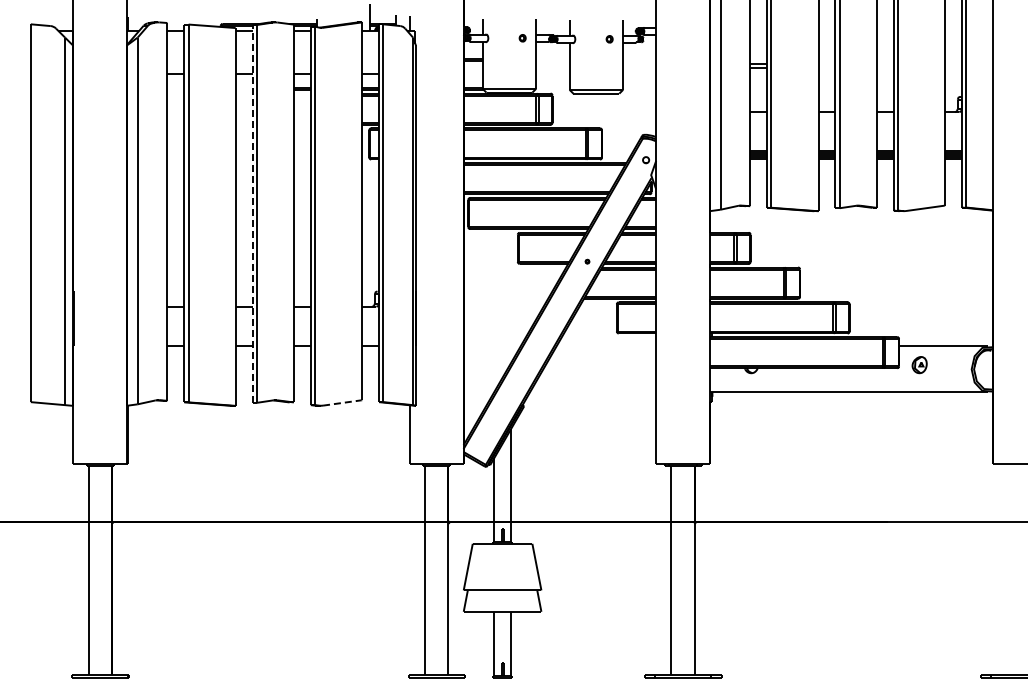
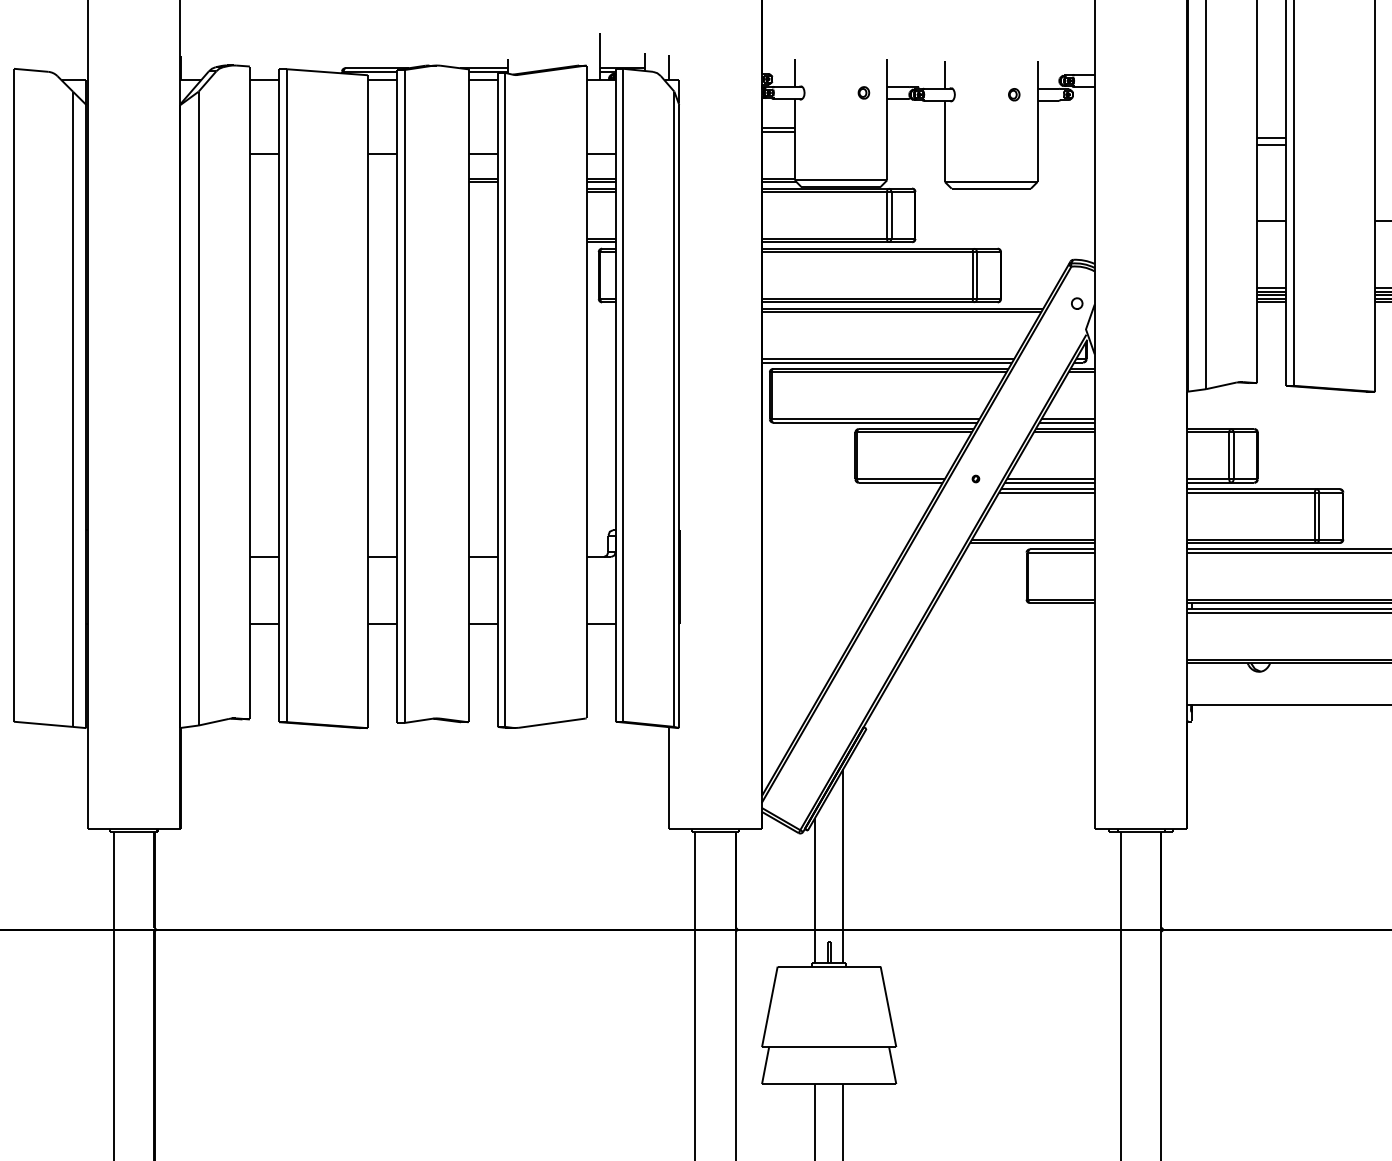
line: (252, 213) -> (396, 395), dashed -> solid
line: (342, 402) -> (552, 722), dashed -> solid

